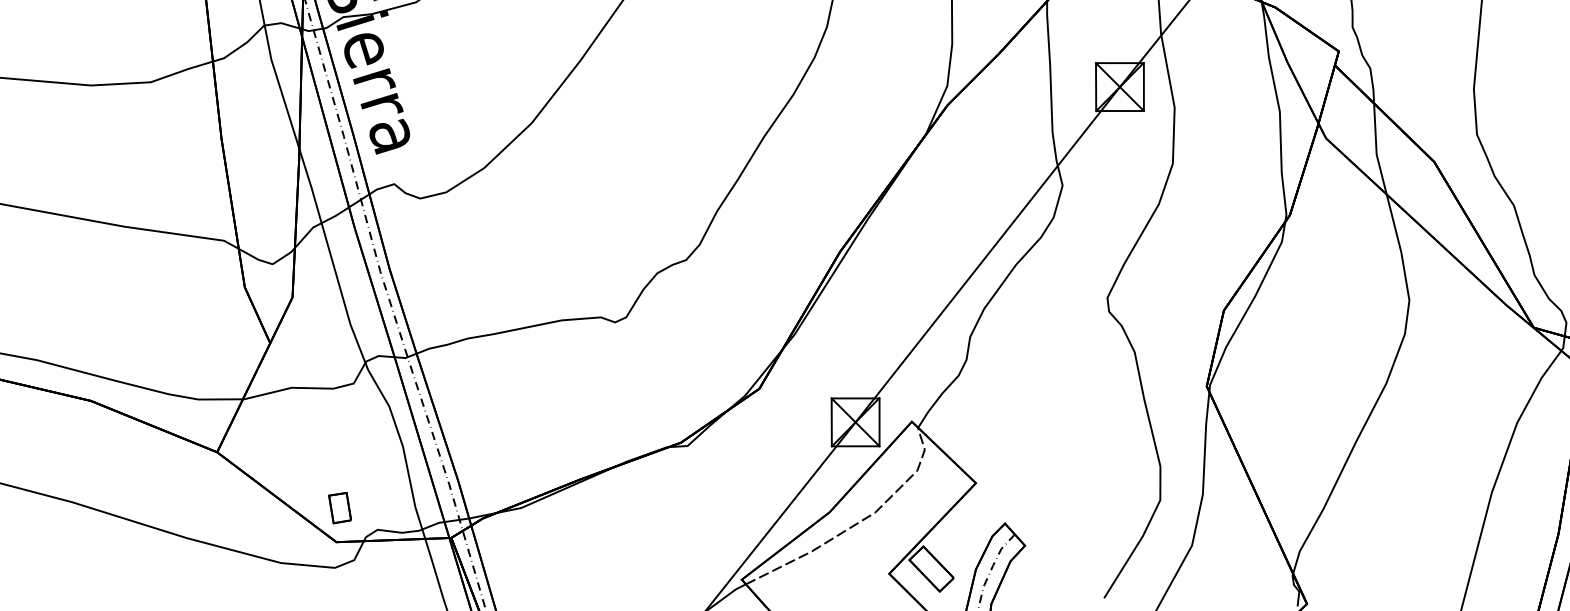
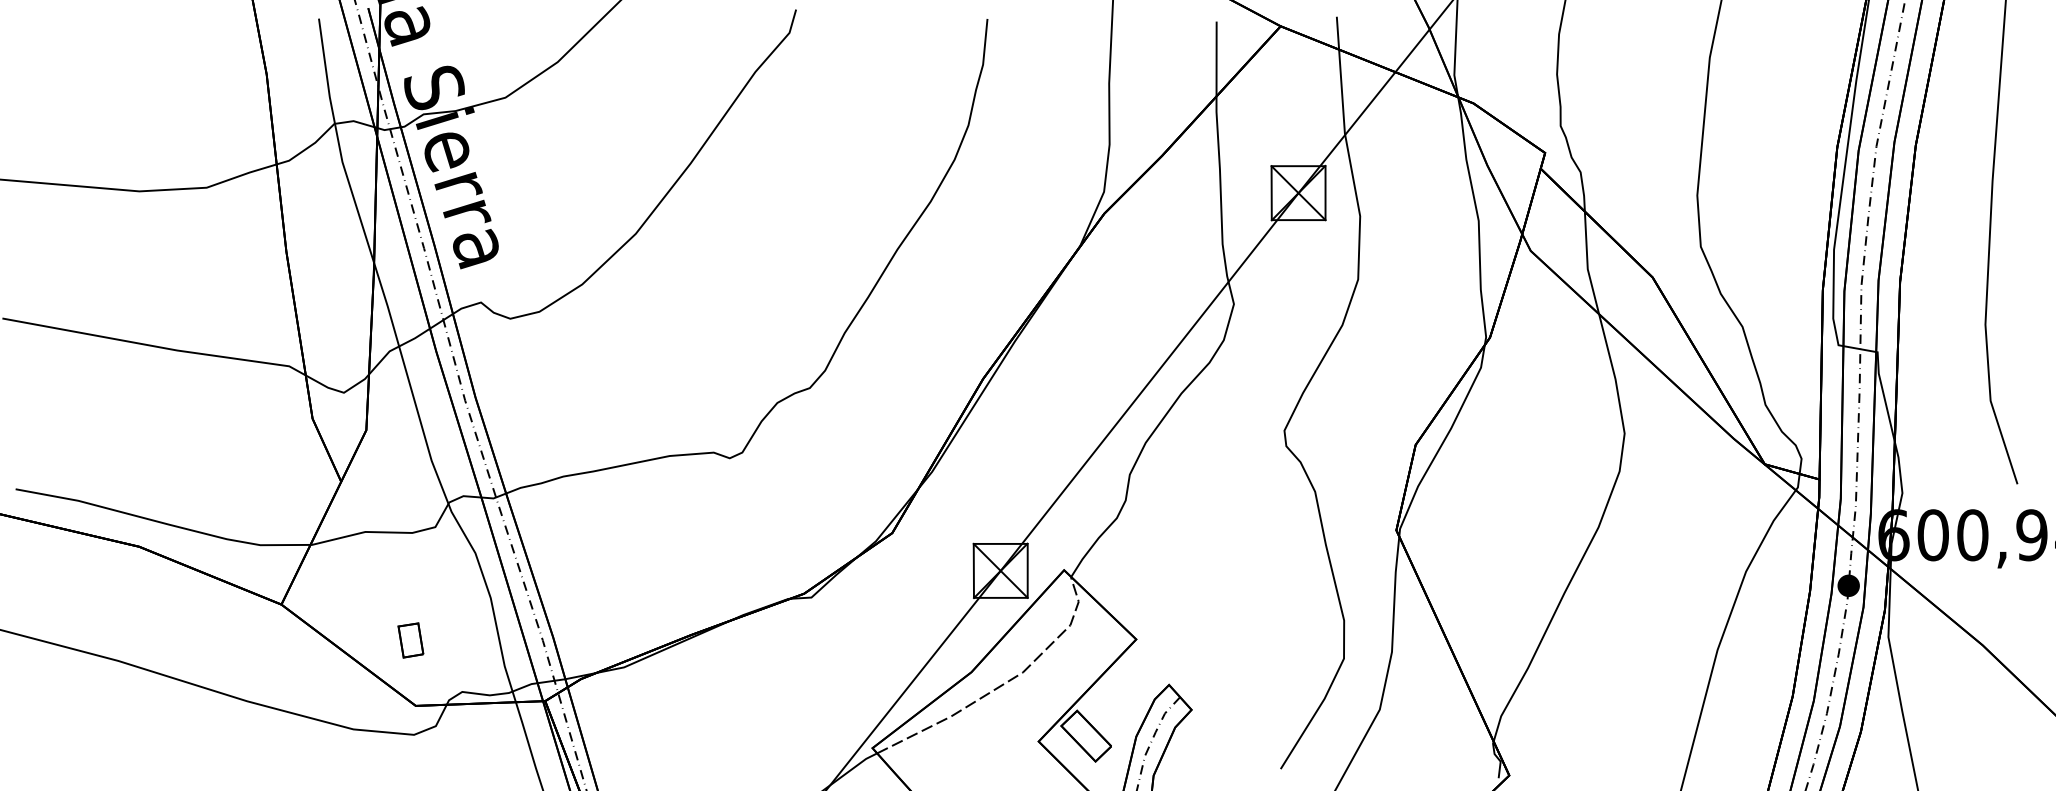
part: (339, 508) -> (410, 640), moved

